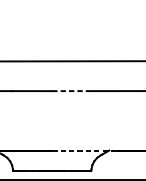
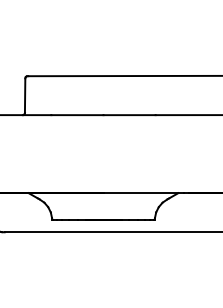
line: (72, 91) -> (130, 115), dashed -> solid
line: (83, 150) -> (144, 193), dashed -> solid

